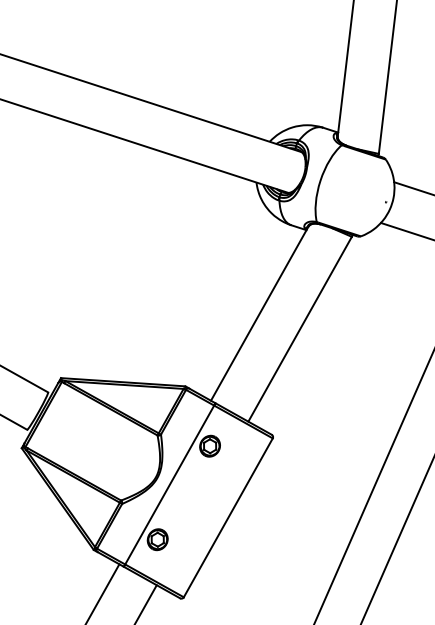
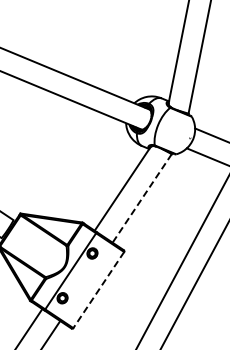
line: (298, 329) -> (141, 198), solid -> dashed
line: (227, 518) -> (98, 290), solid -> dashed

